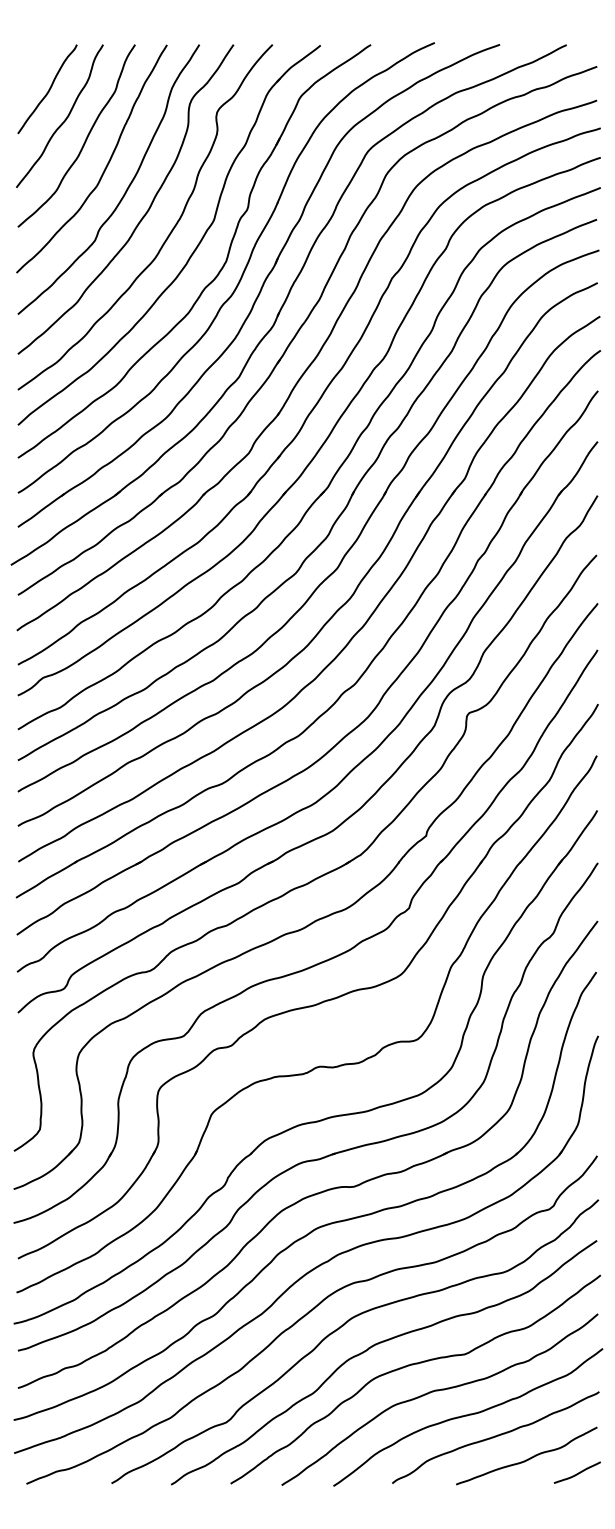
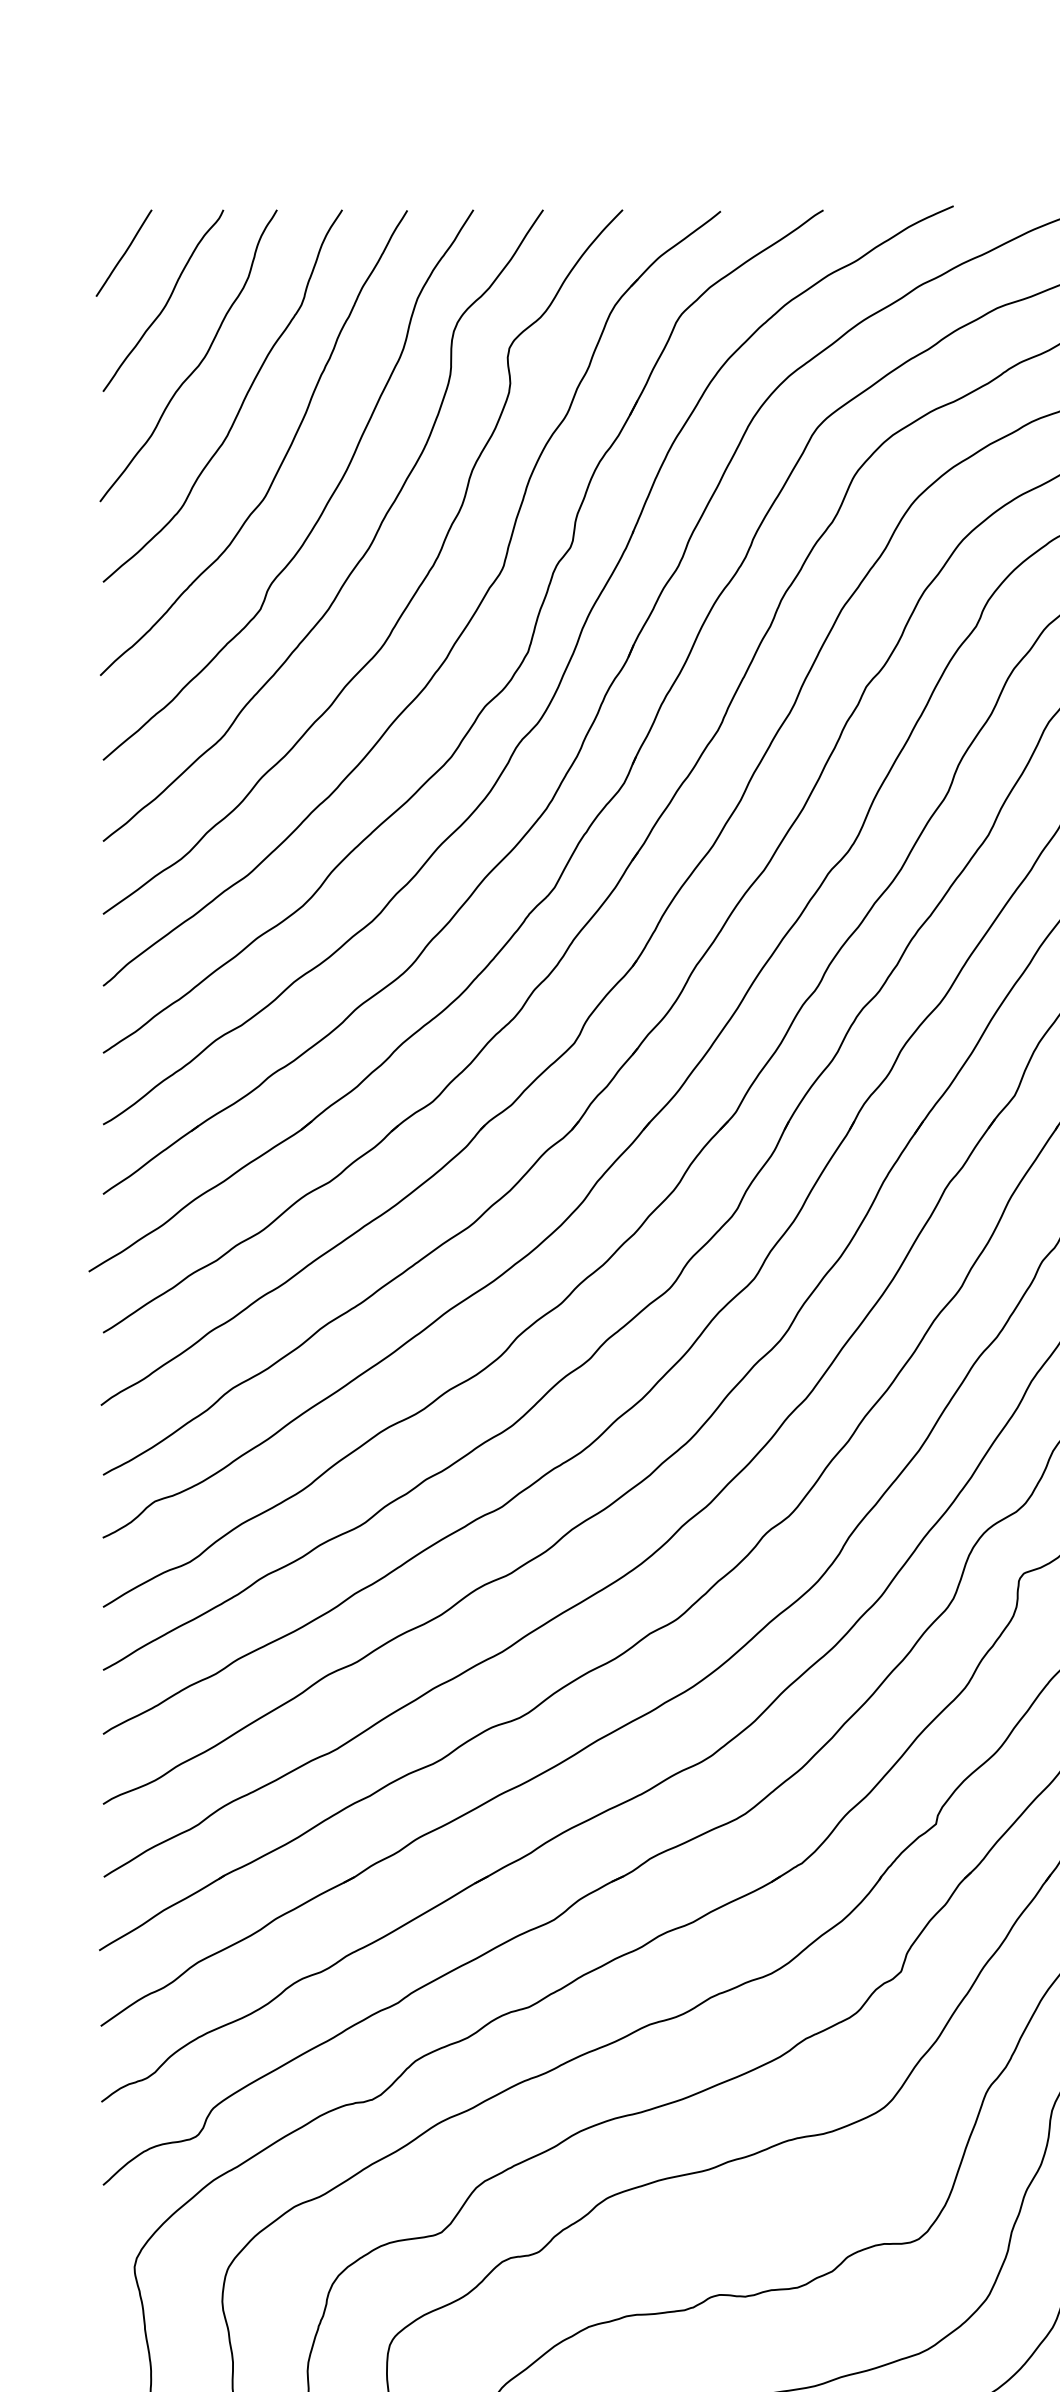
line: (28, 65) -> (124, 252), added

